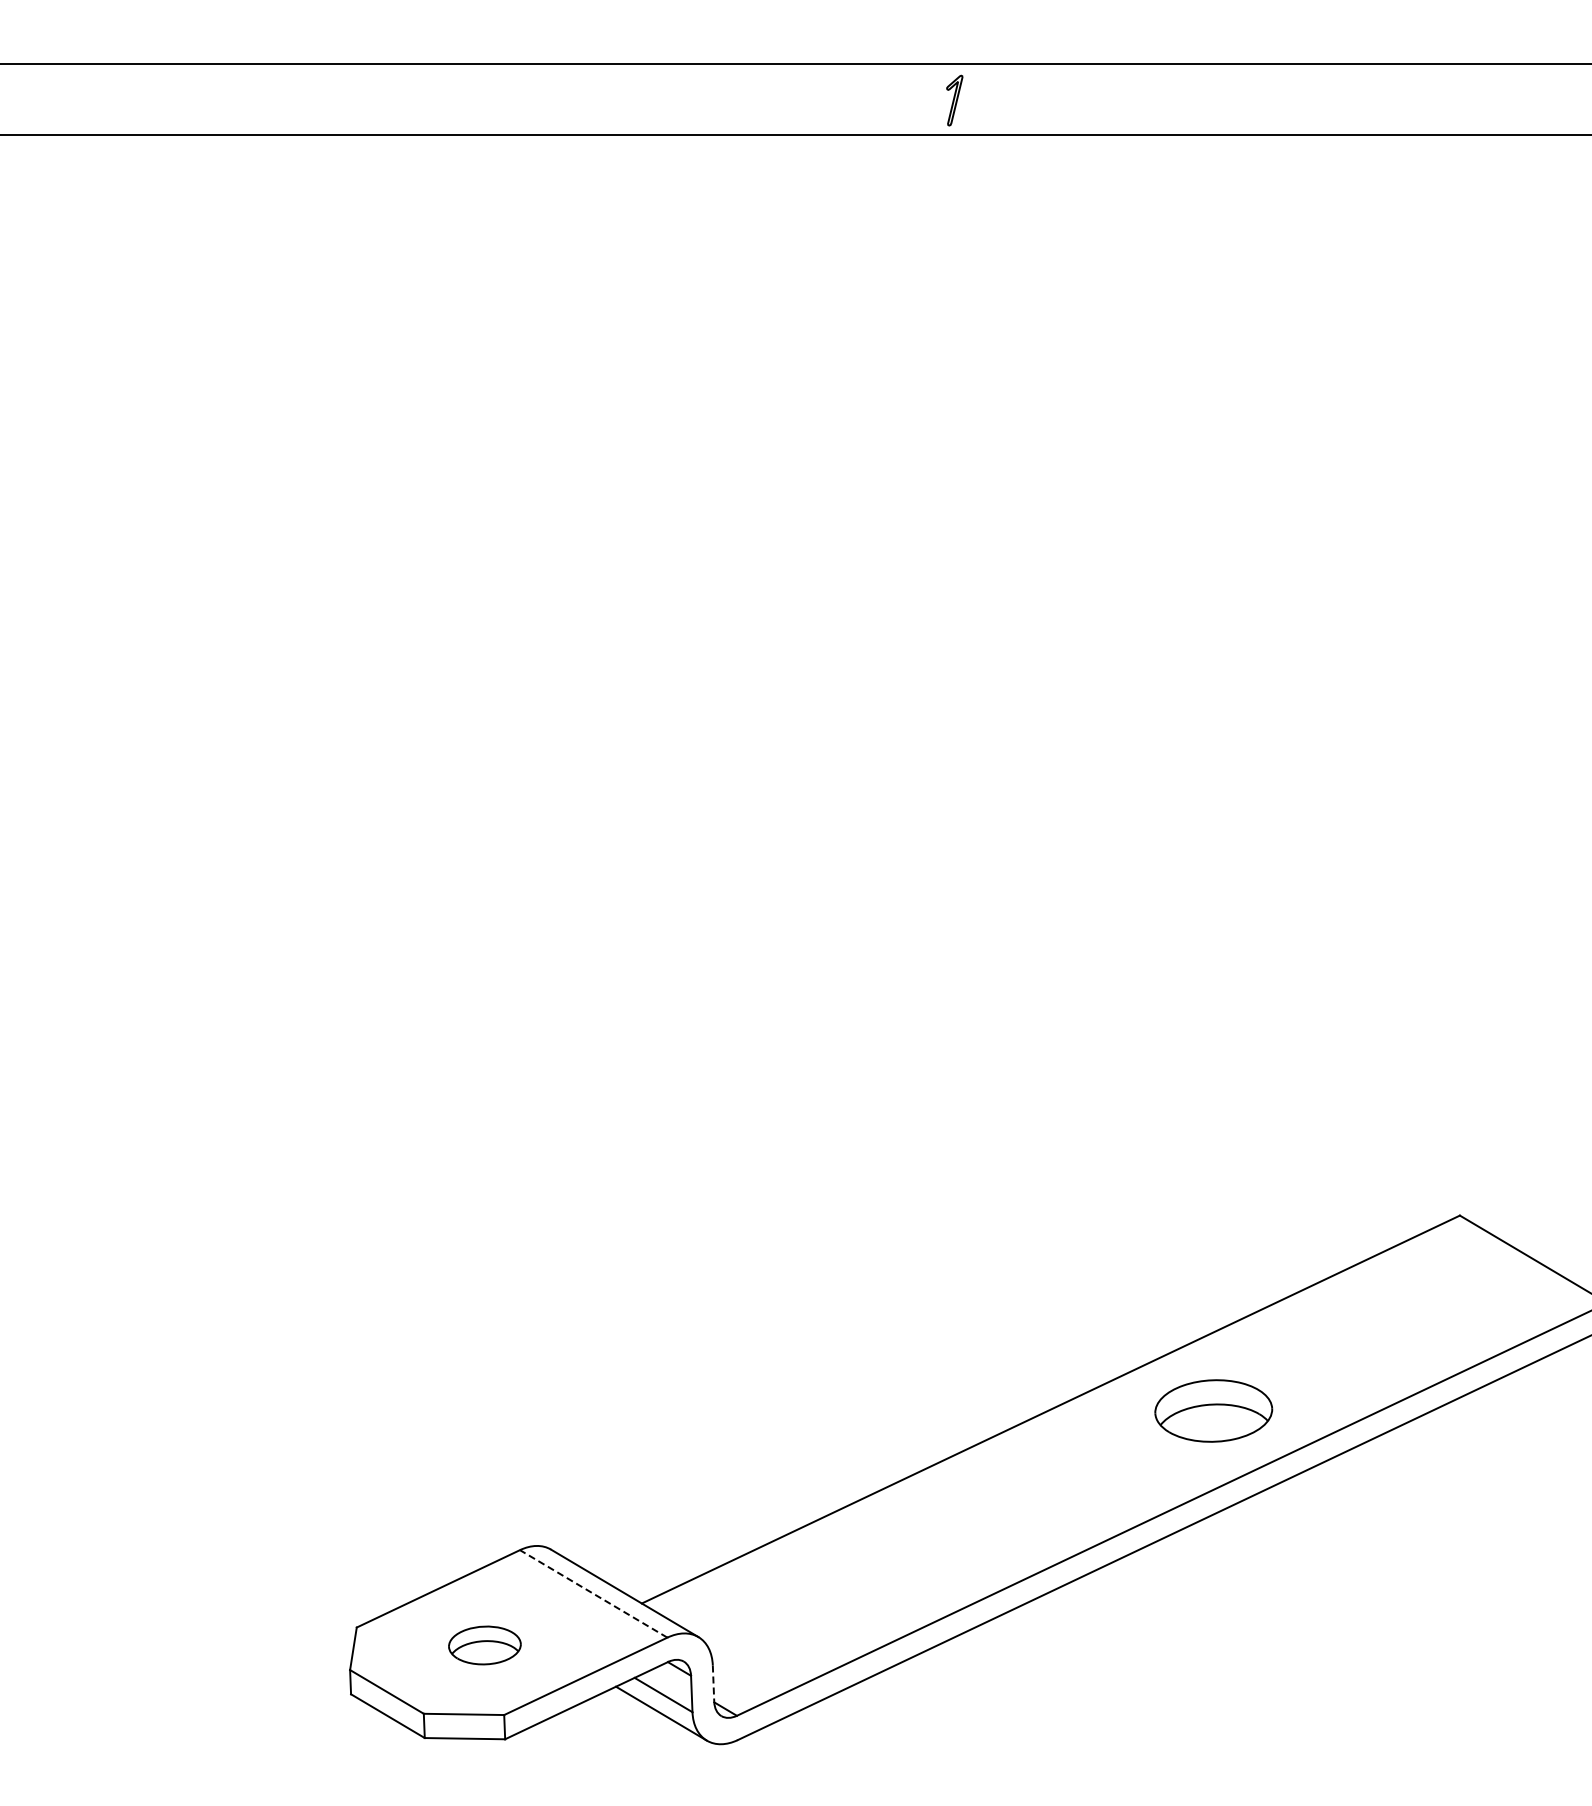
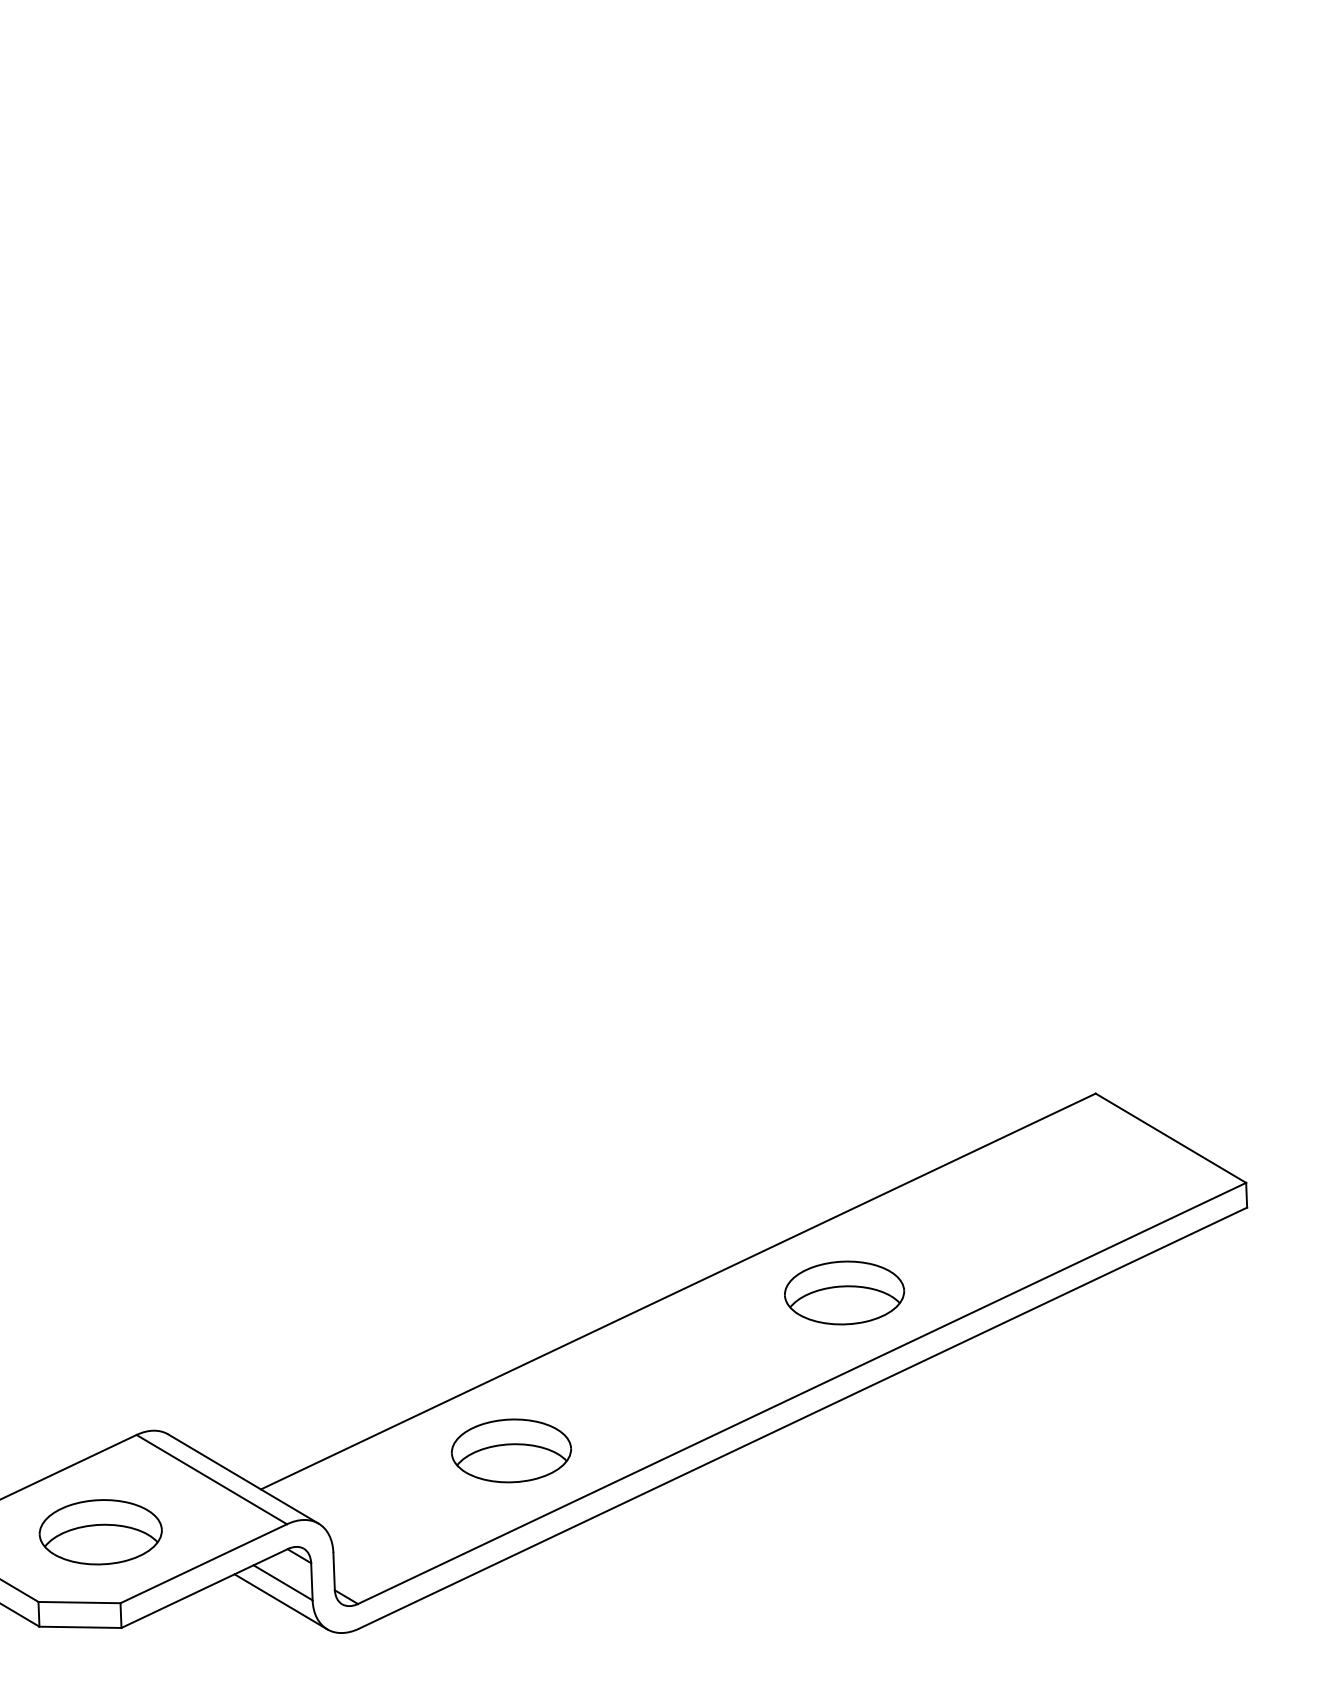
part: (887, 1565) -> (511, 1450), added
line: (593, 1593) -> (211, 1479), dashed -> solid
part: (484, 1645) -> (100, 1532), size x1.67
line: (713, 1684) -> (334, 1572), dashed -> solid

